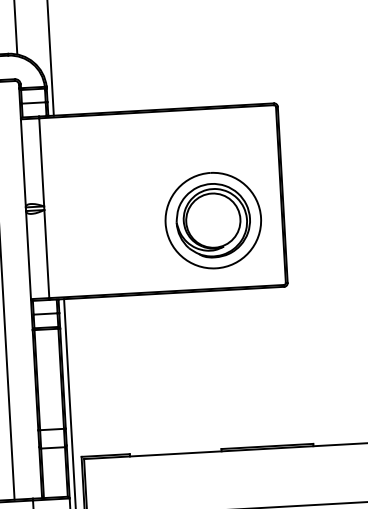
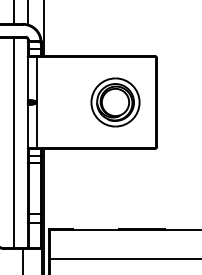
part: (213, 220) -> (115, 102), moved

